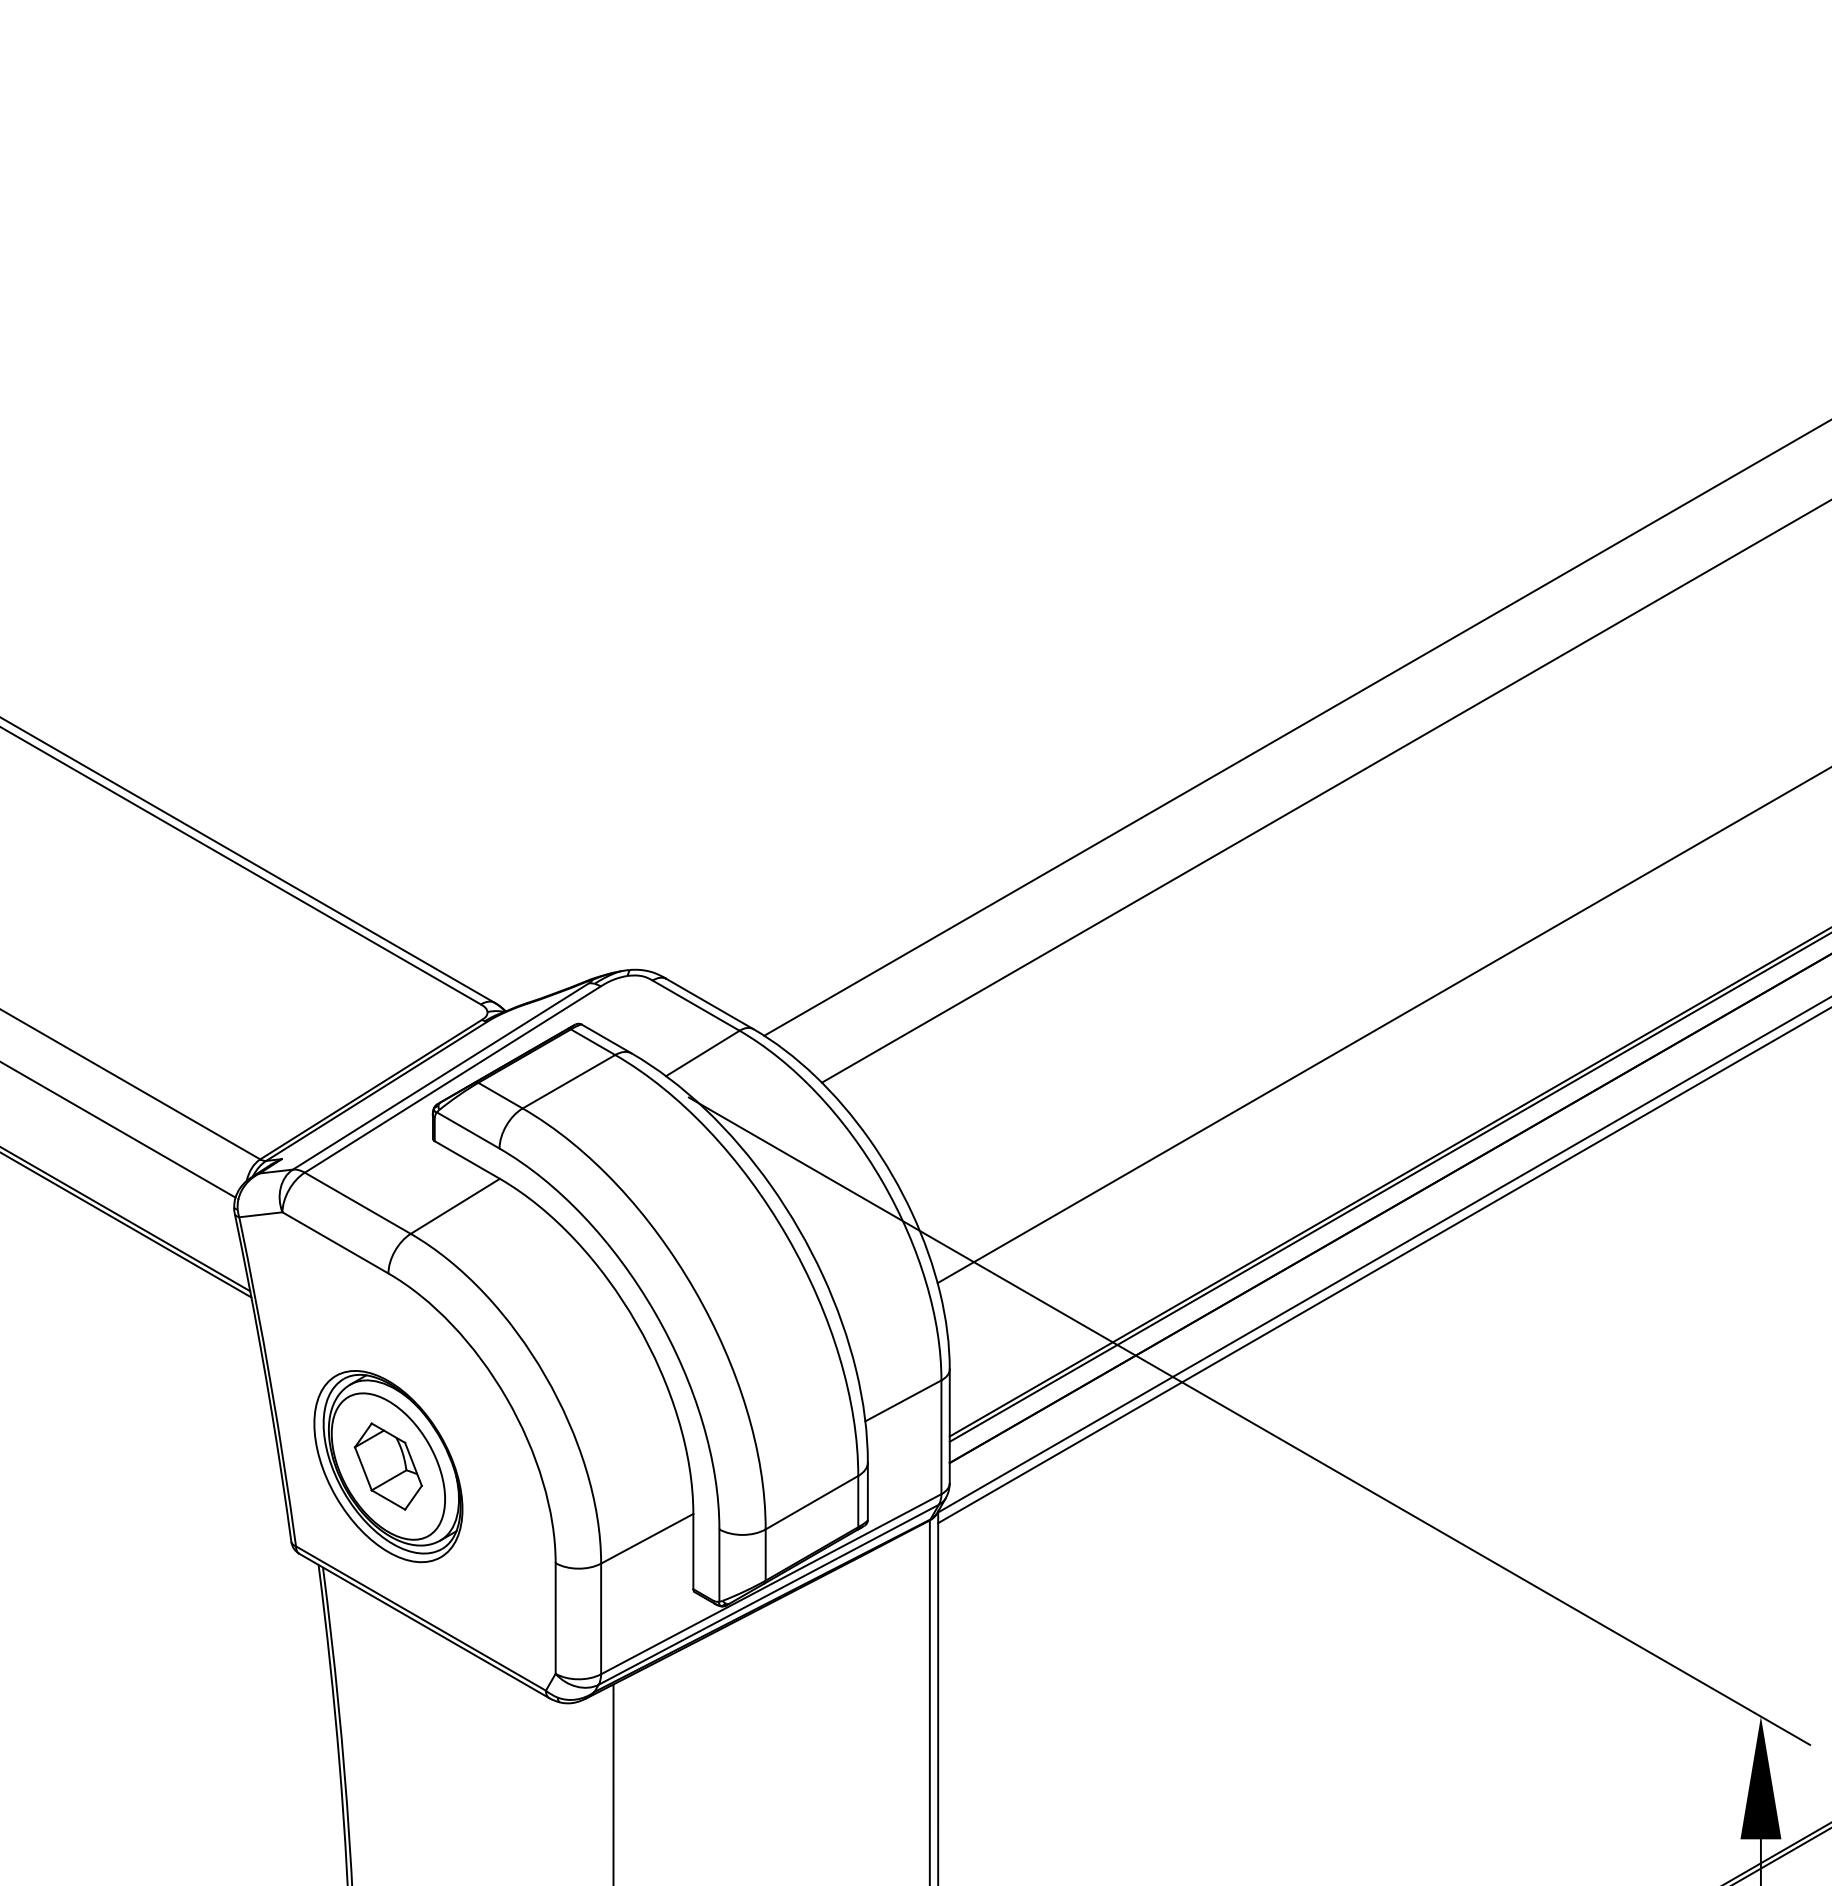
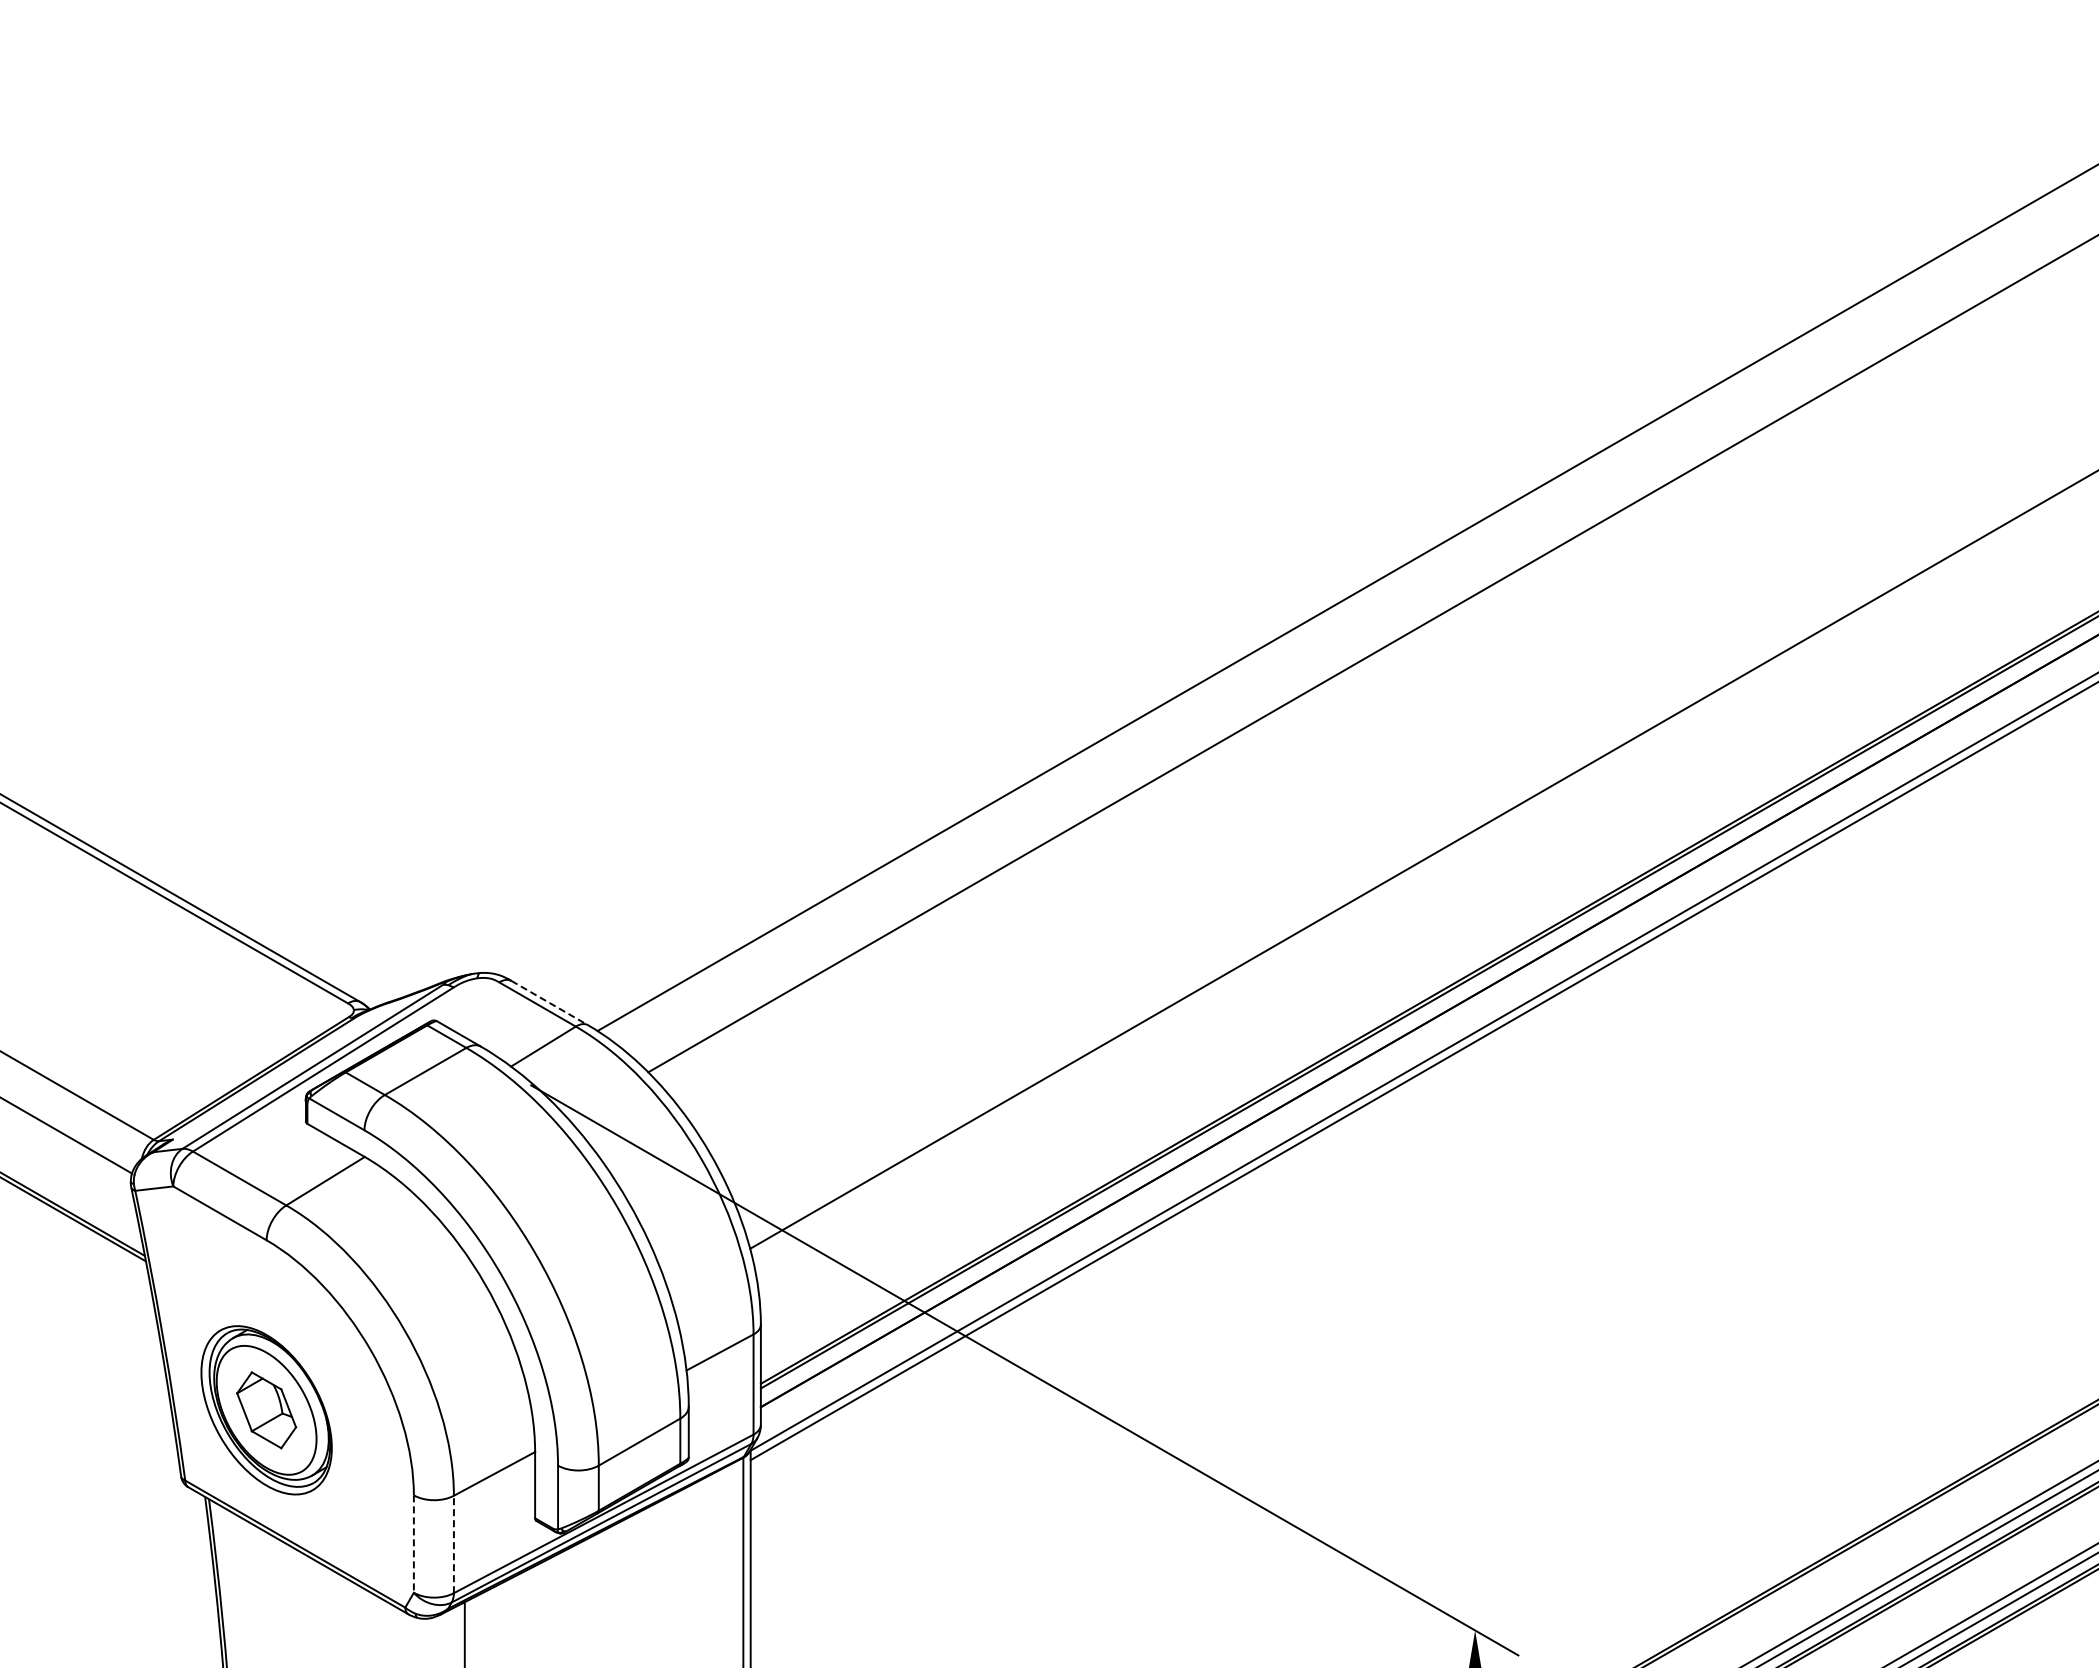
line: (710, 1004) -> (550, 1003), solid -> dashed
line: (555, 1618) -> (413, 1544), solid -> dashed
line: (600, 1618) -> (453, 1544), solid -> dashed

